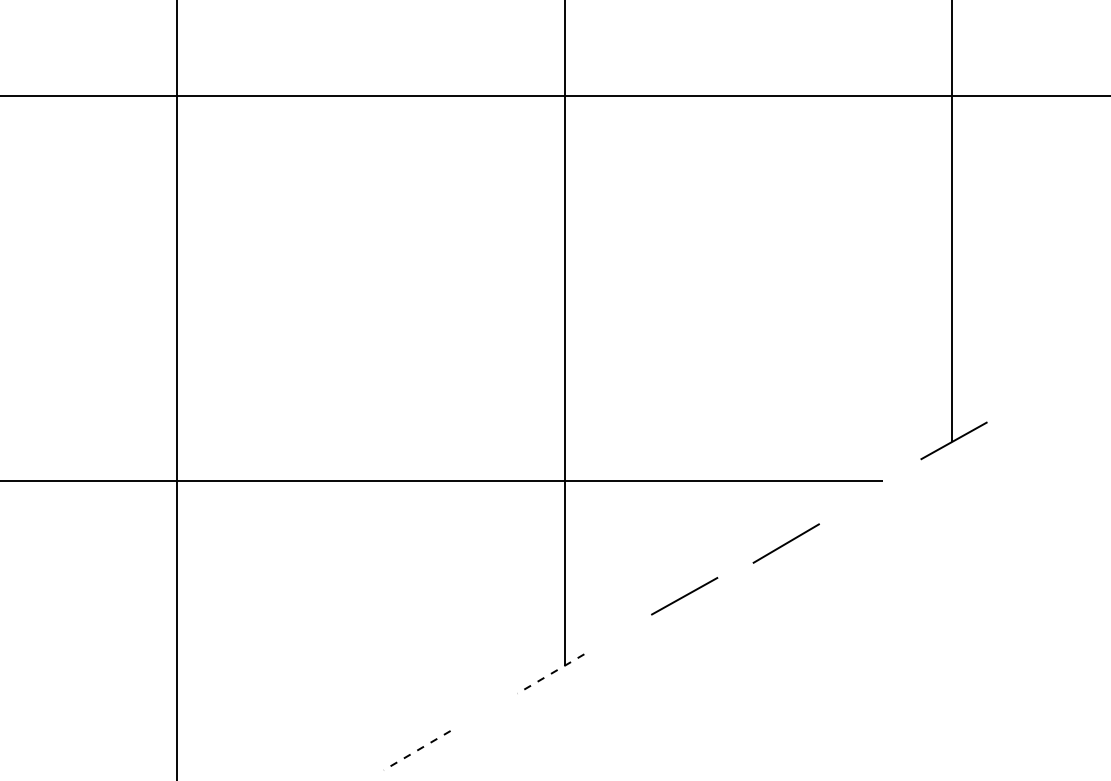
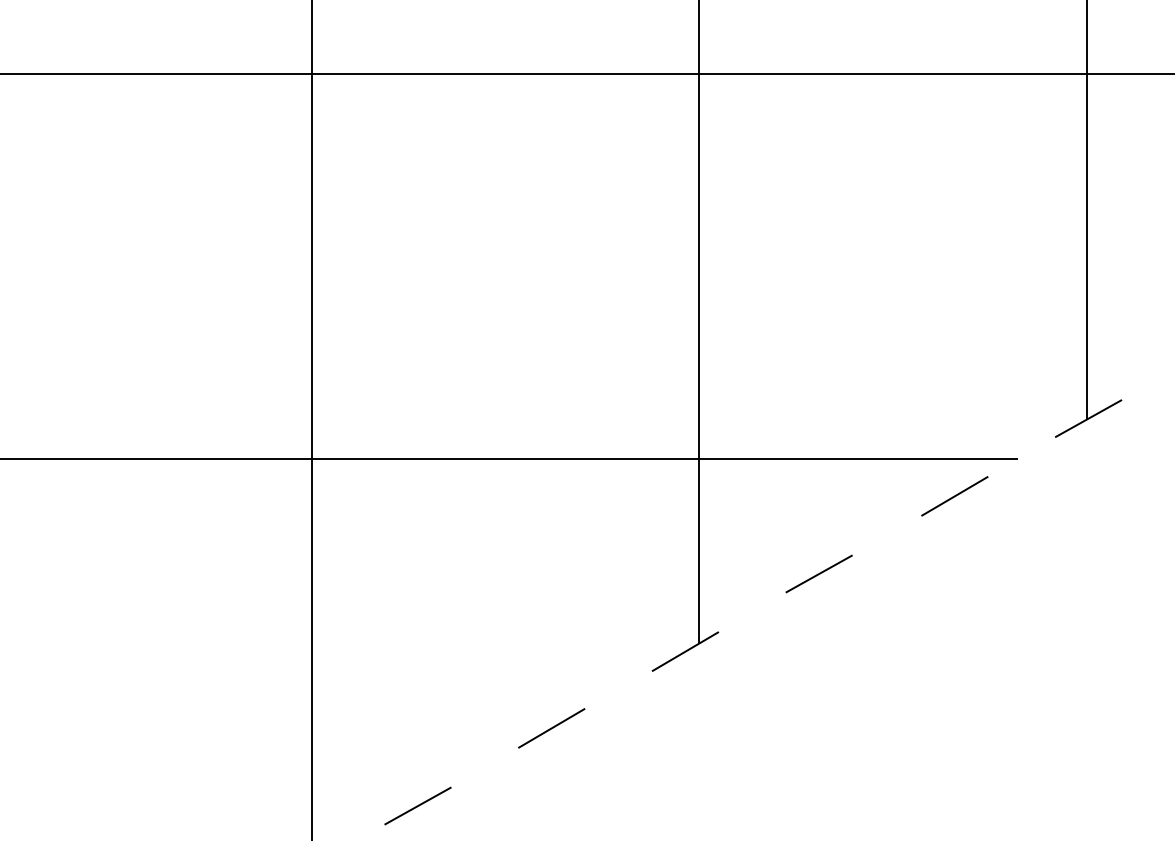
line: (785, 543) -> (954, 496), moved
line: (550, 673) -> (685, 651), dashed -> solid
line: (416, 750) -> (551, 728), dashed -> solid

